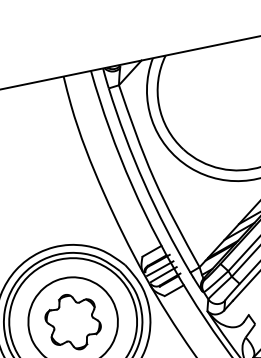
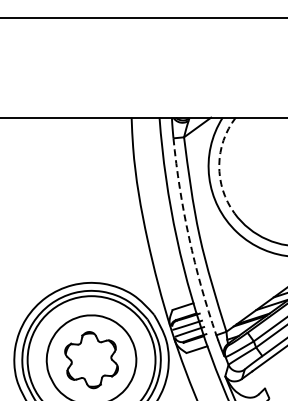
arc: (159, 105) -> (219, 165), solid -> dashed
arc: (144, 183) -> (189, 238), solid -> dashed

